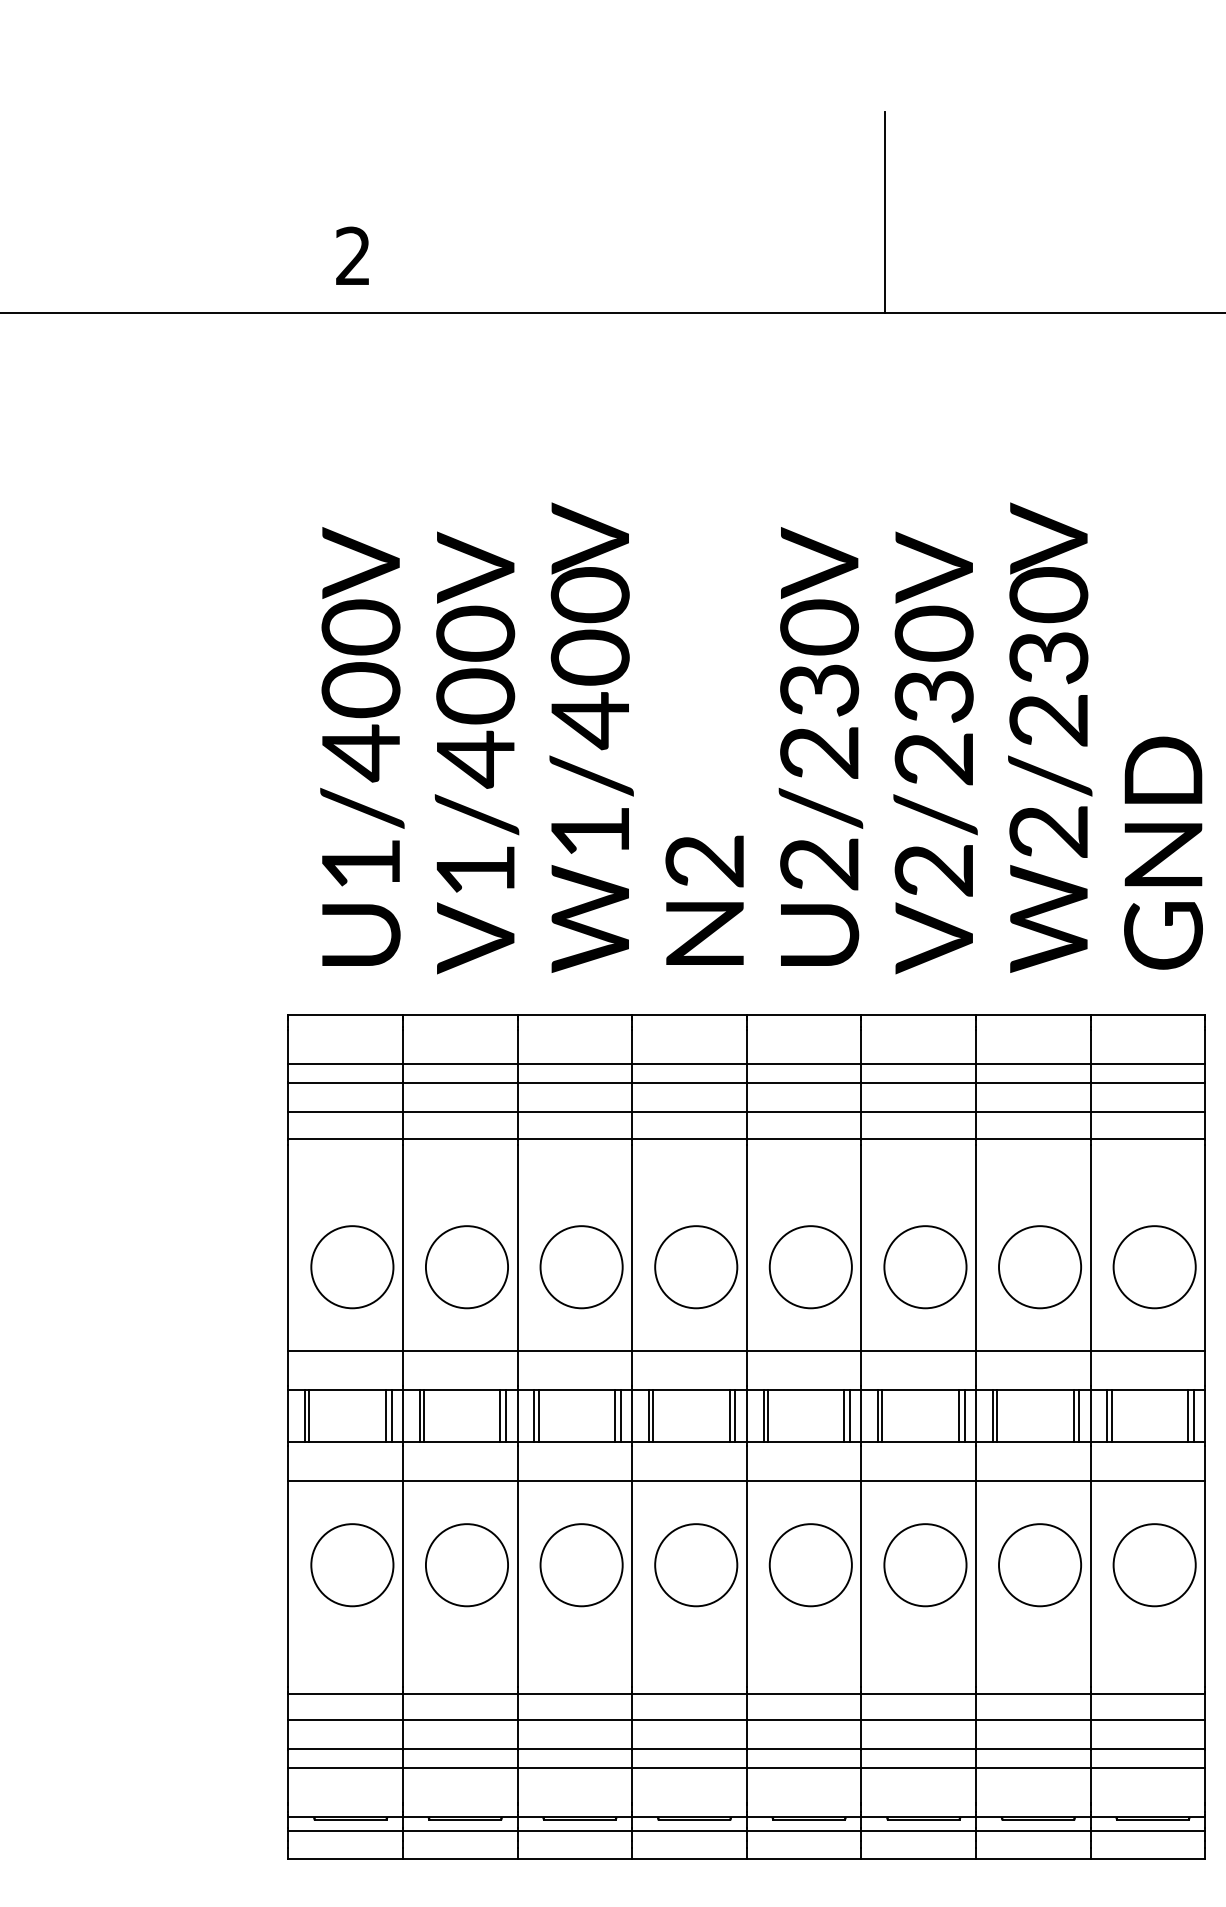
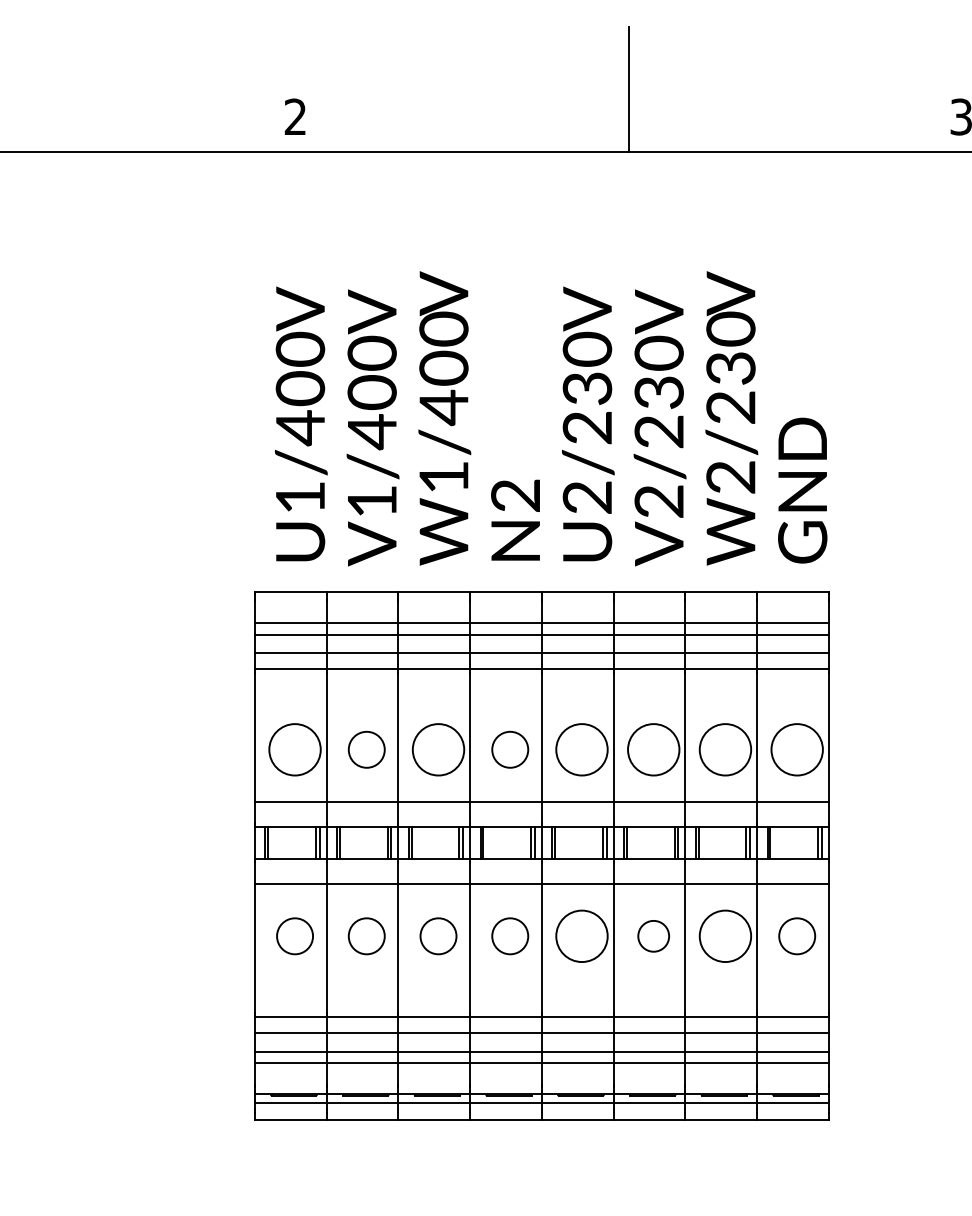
circle: (466, 1266) -> (366, 749), size x0.7
circle: (695, 1266) -> (509, 749), size x0.7
circle: (351, 1565) -> (294, 936), size x0.7
circle: (466, 1565) -> (366, 936), size x0.7
circle: (581, 1565) -> (438, 936), size x0.7
circle: (695, 1565) -> (509, 936), size x0.7
circle: (925, 1565) -> (653, 936), size x0.6
circle: (1153, 1565) -> (796, 936), size x0.7

